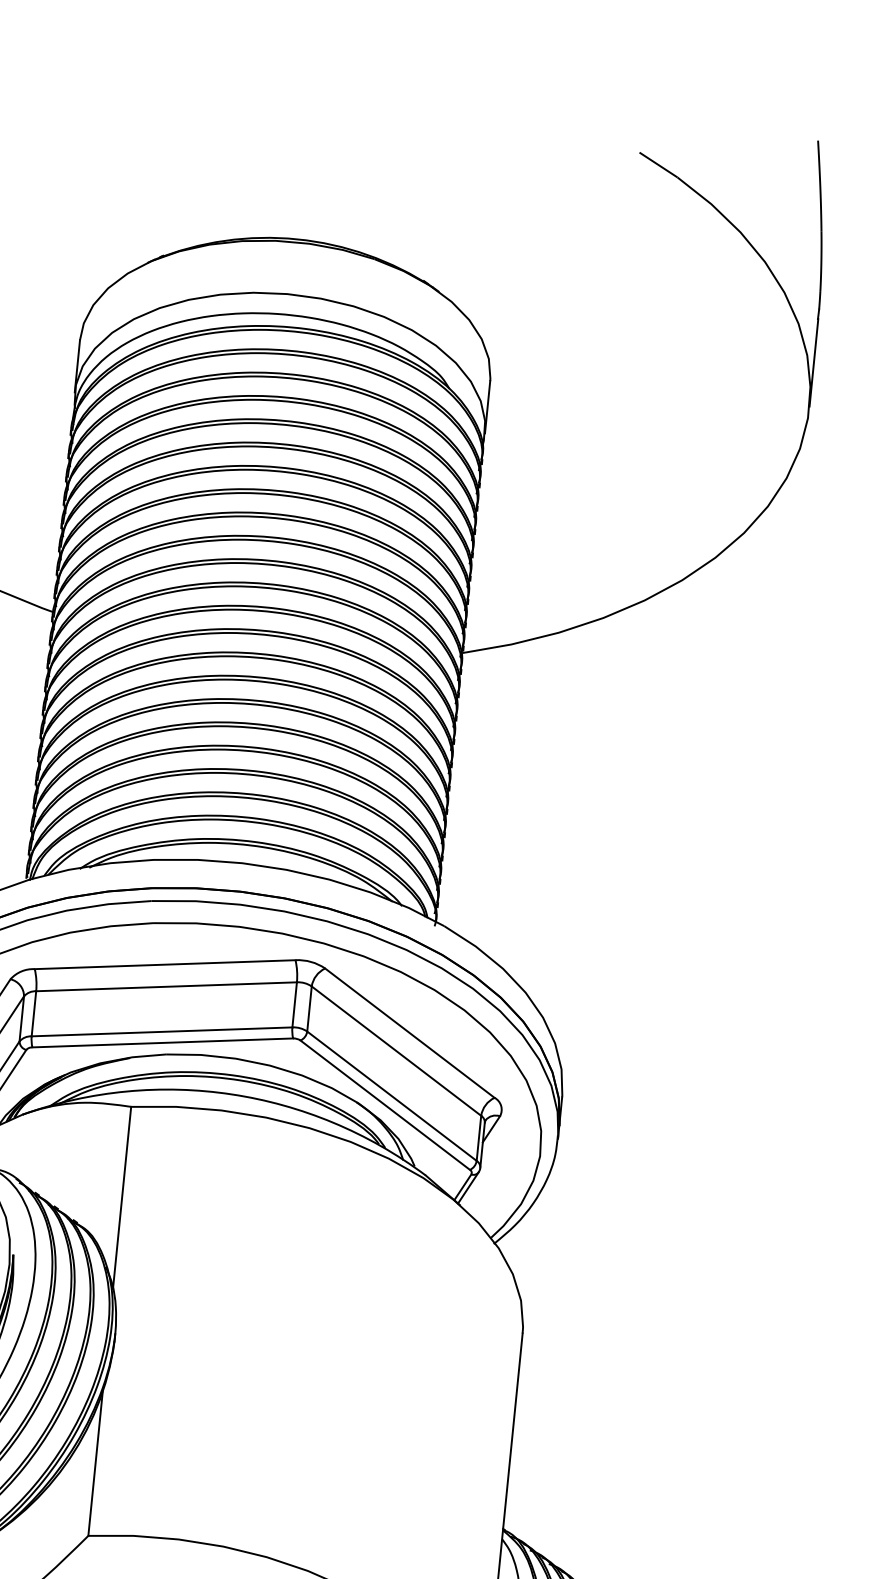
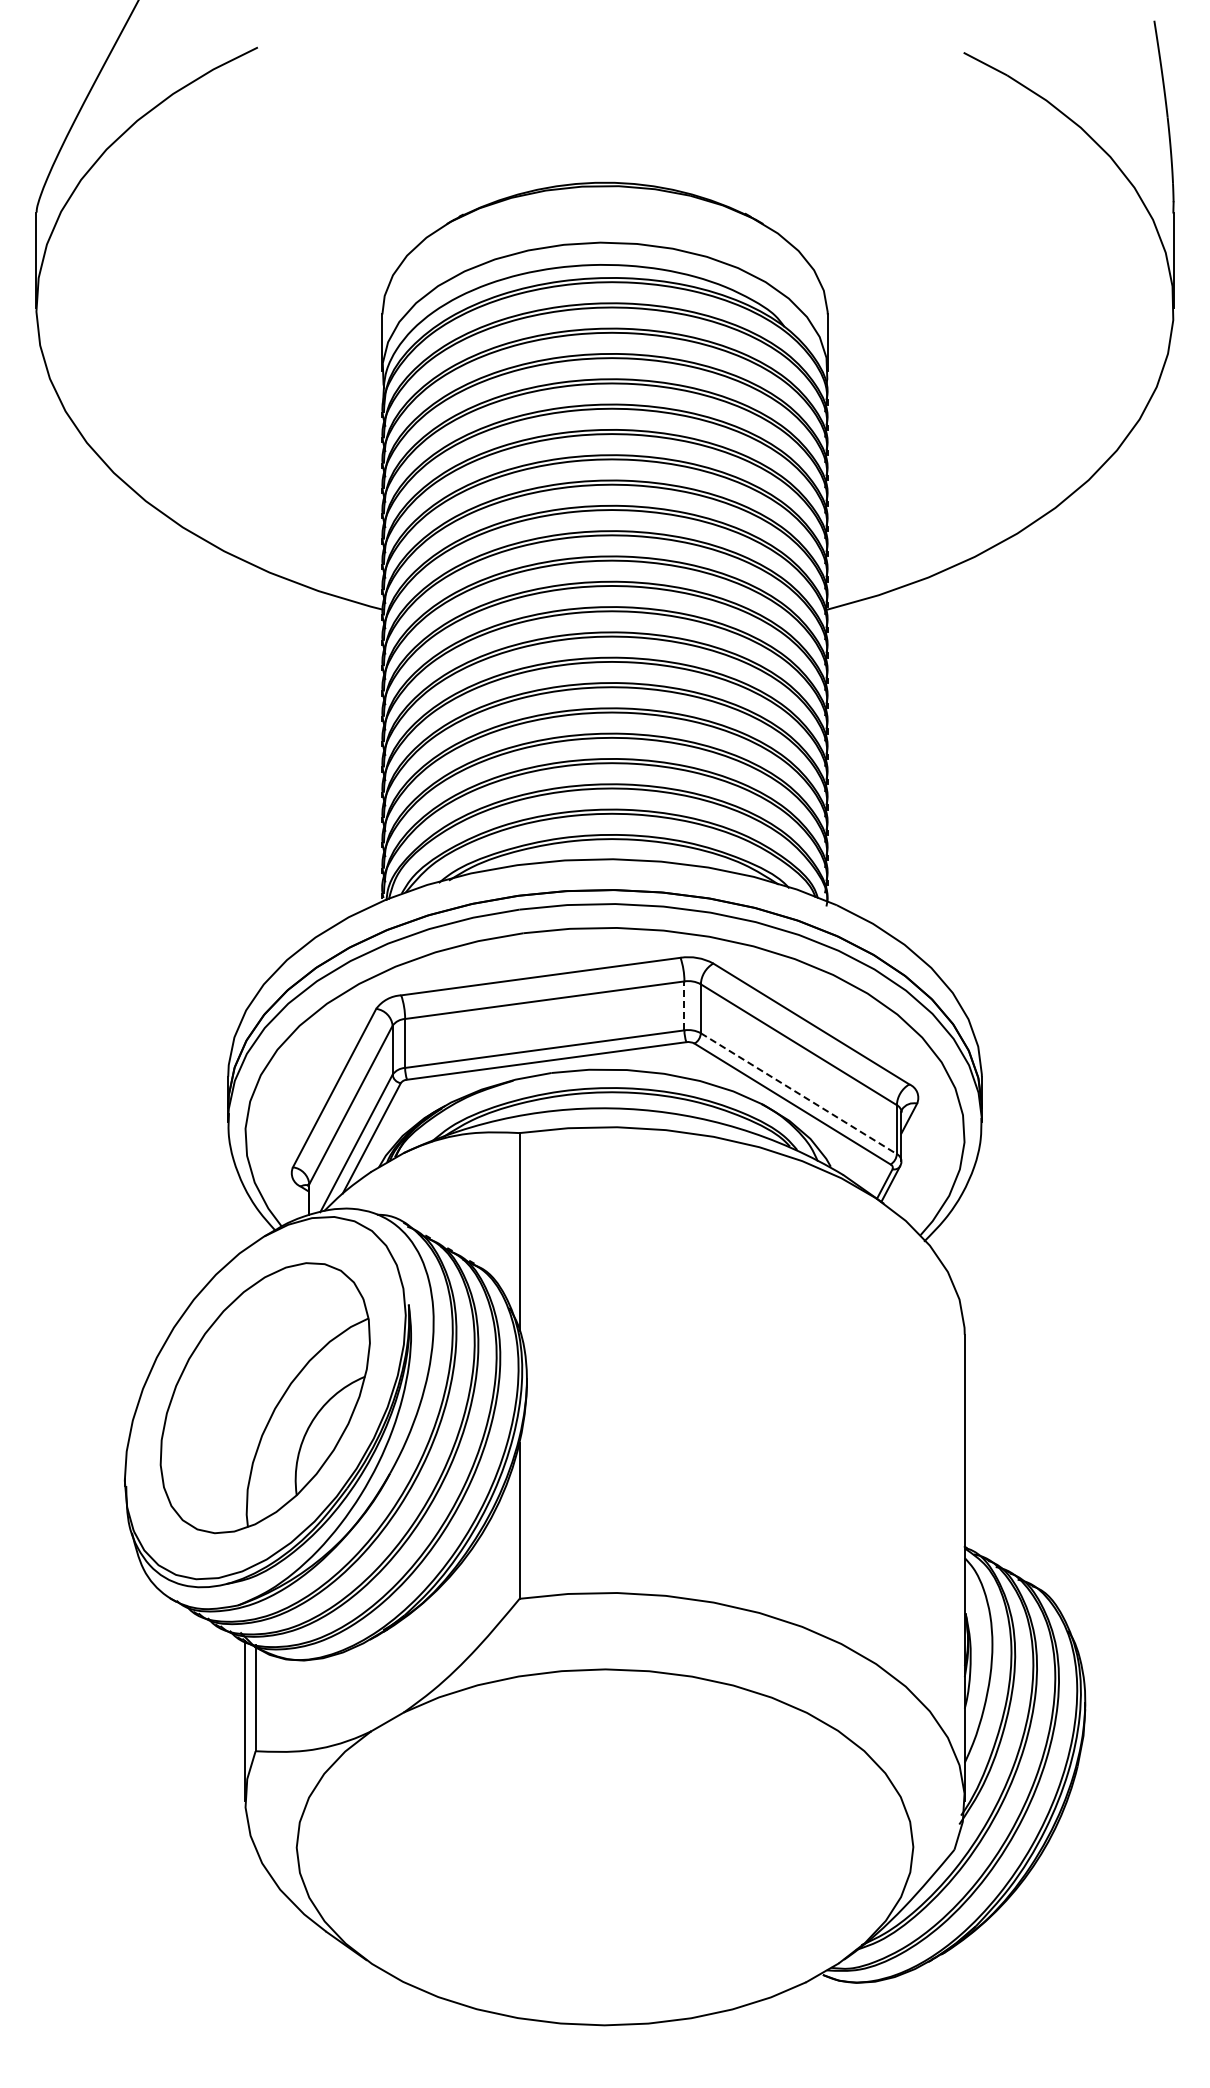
line: (294, 1004) -> (684, 1005), solid -> dashed
line: (392, 1096) -> (799, 1093), solid -> dashed

